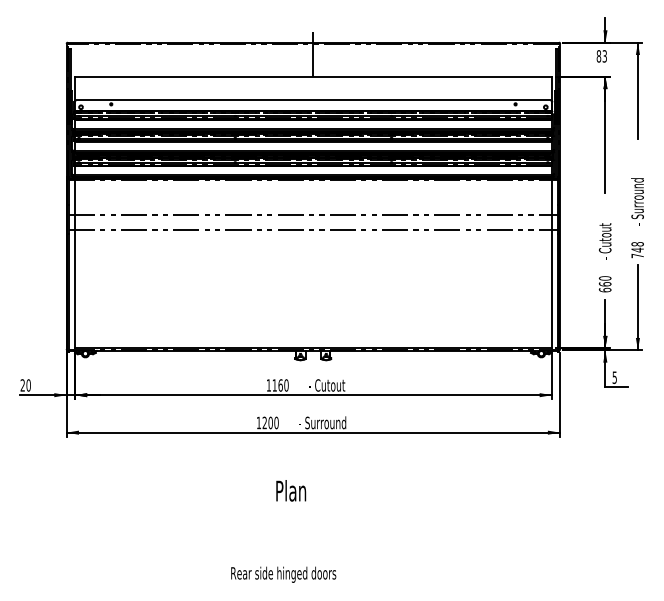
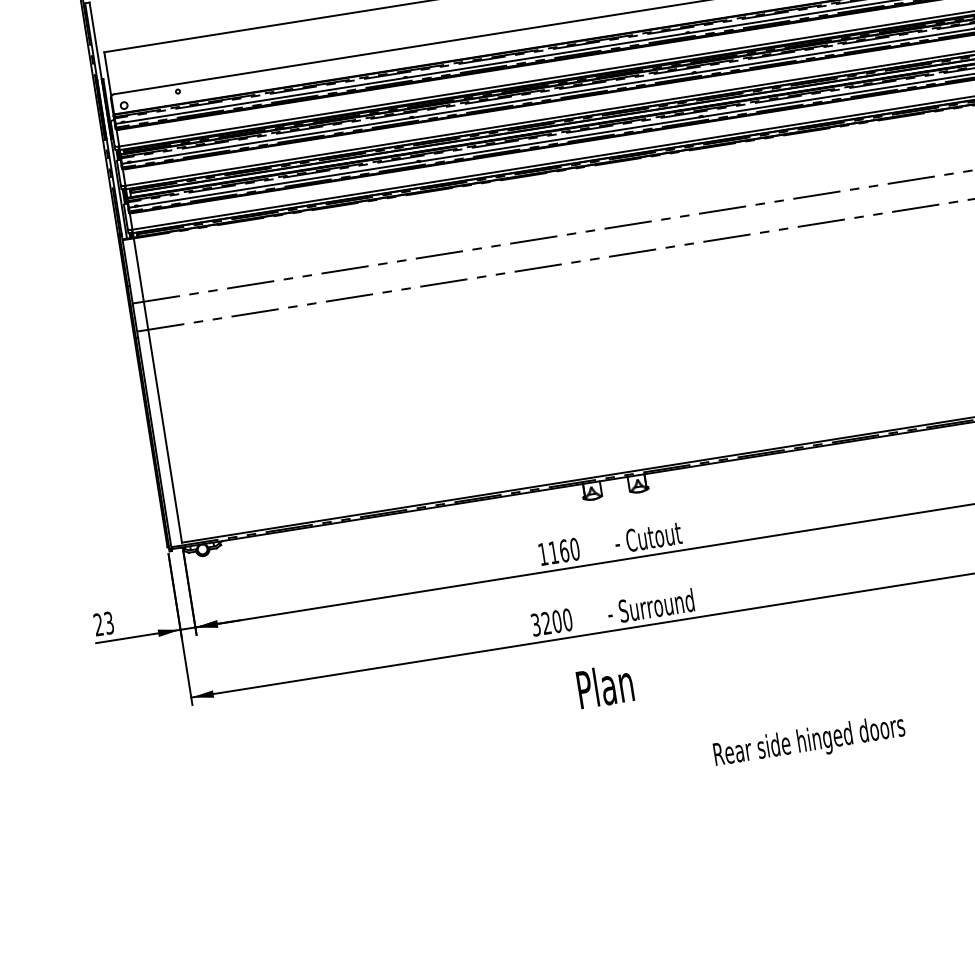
text: (28, 385) -> (108, 623), 20 -> 23
text: (258, 422) -> (534, 624), 1200 -> 3200
text: (291, 490) -> (605, 685), moved
text: (283, 574) -> (809, 741), moved

